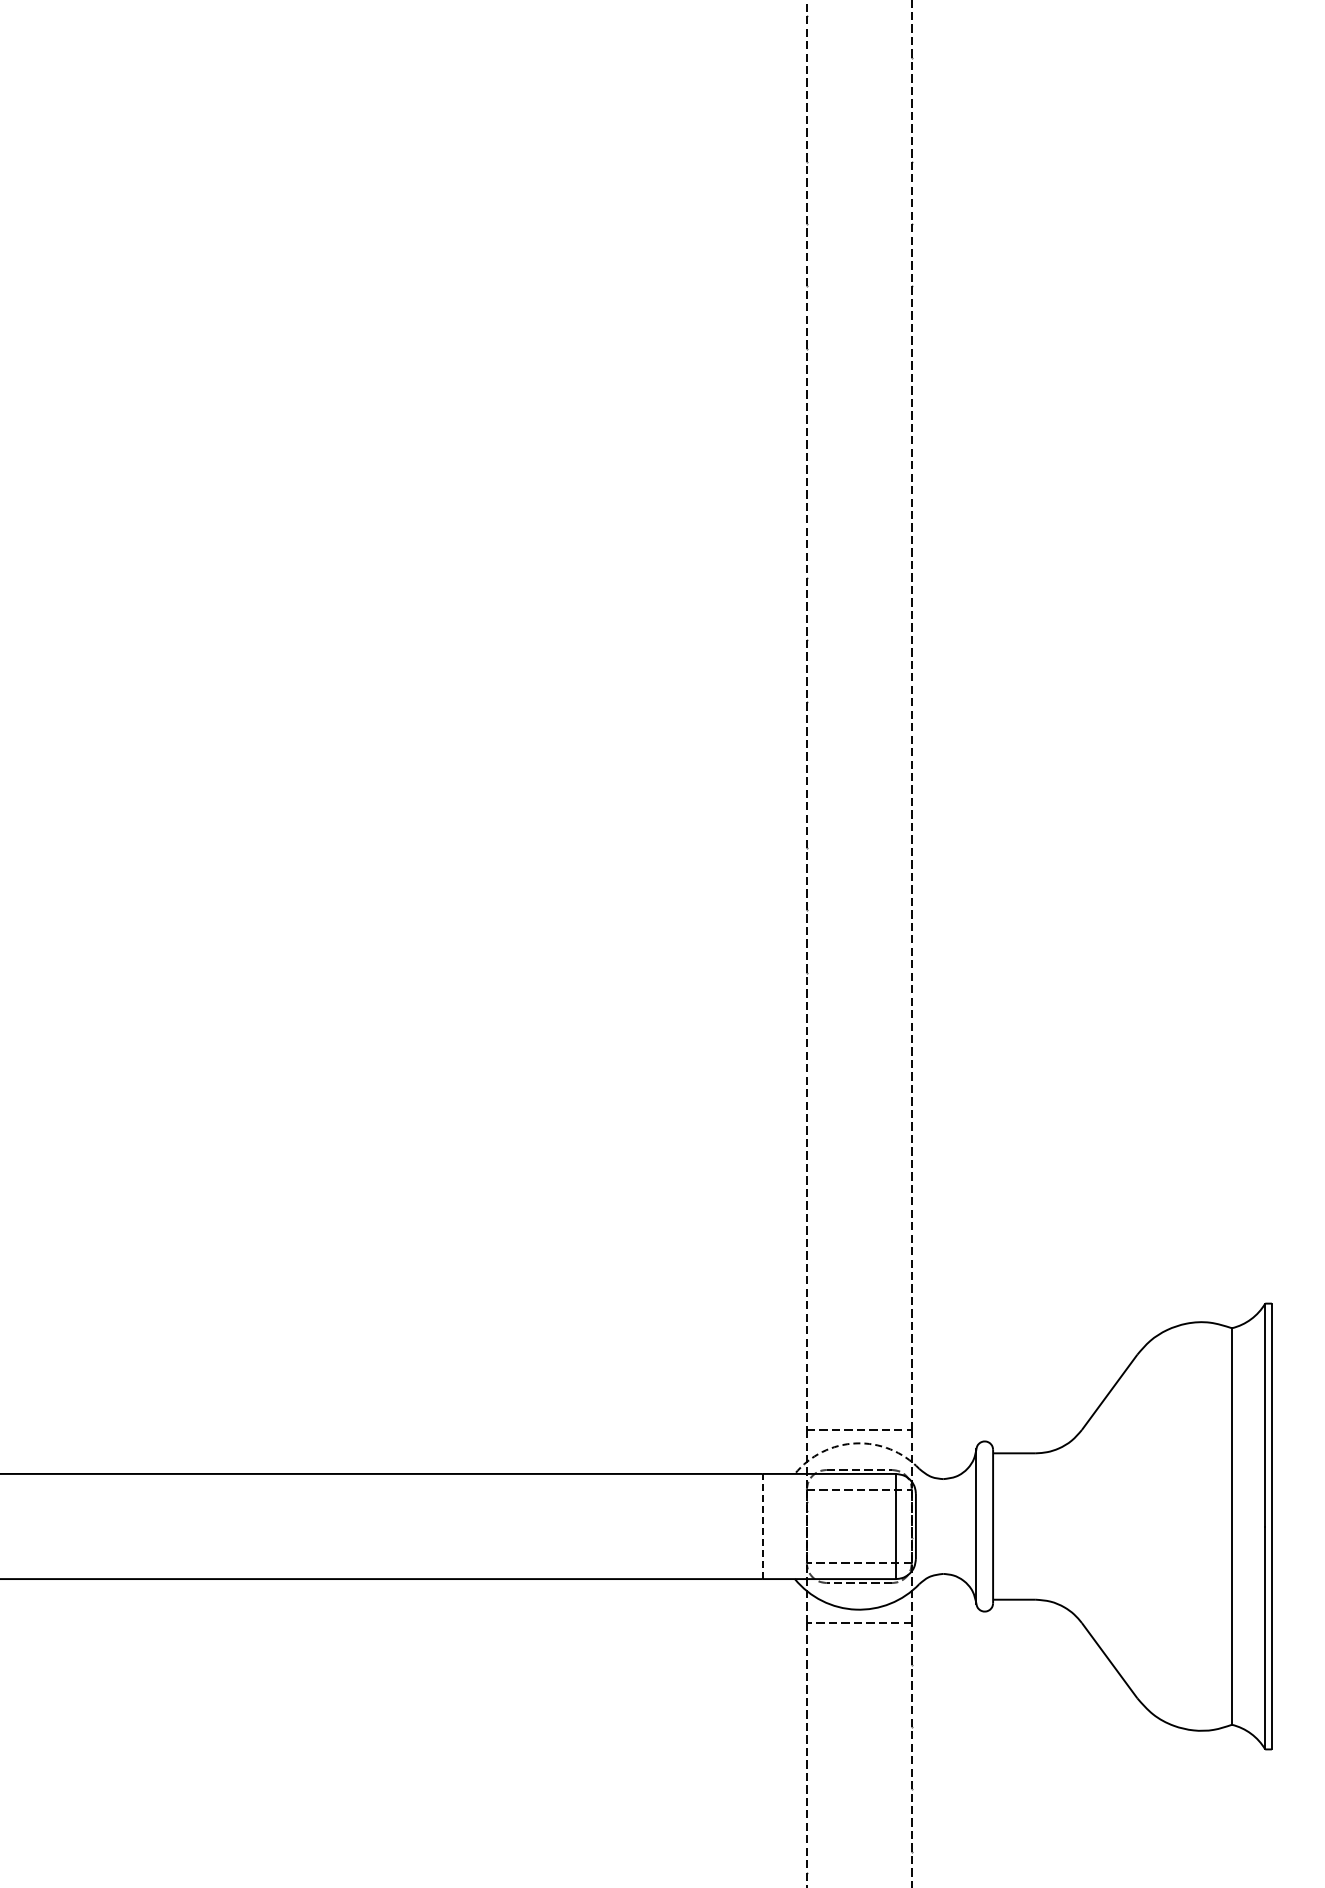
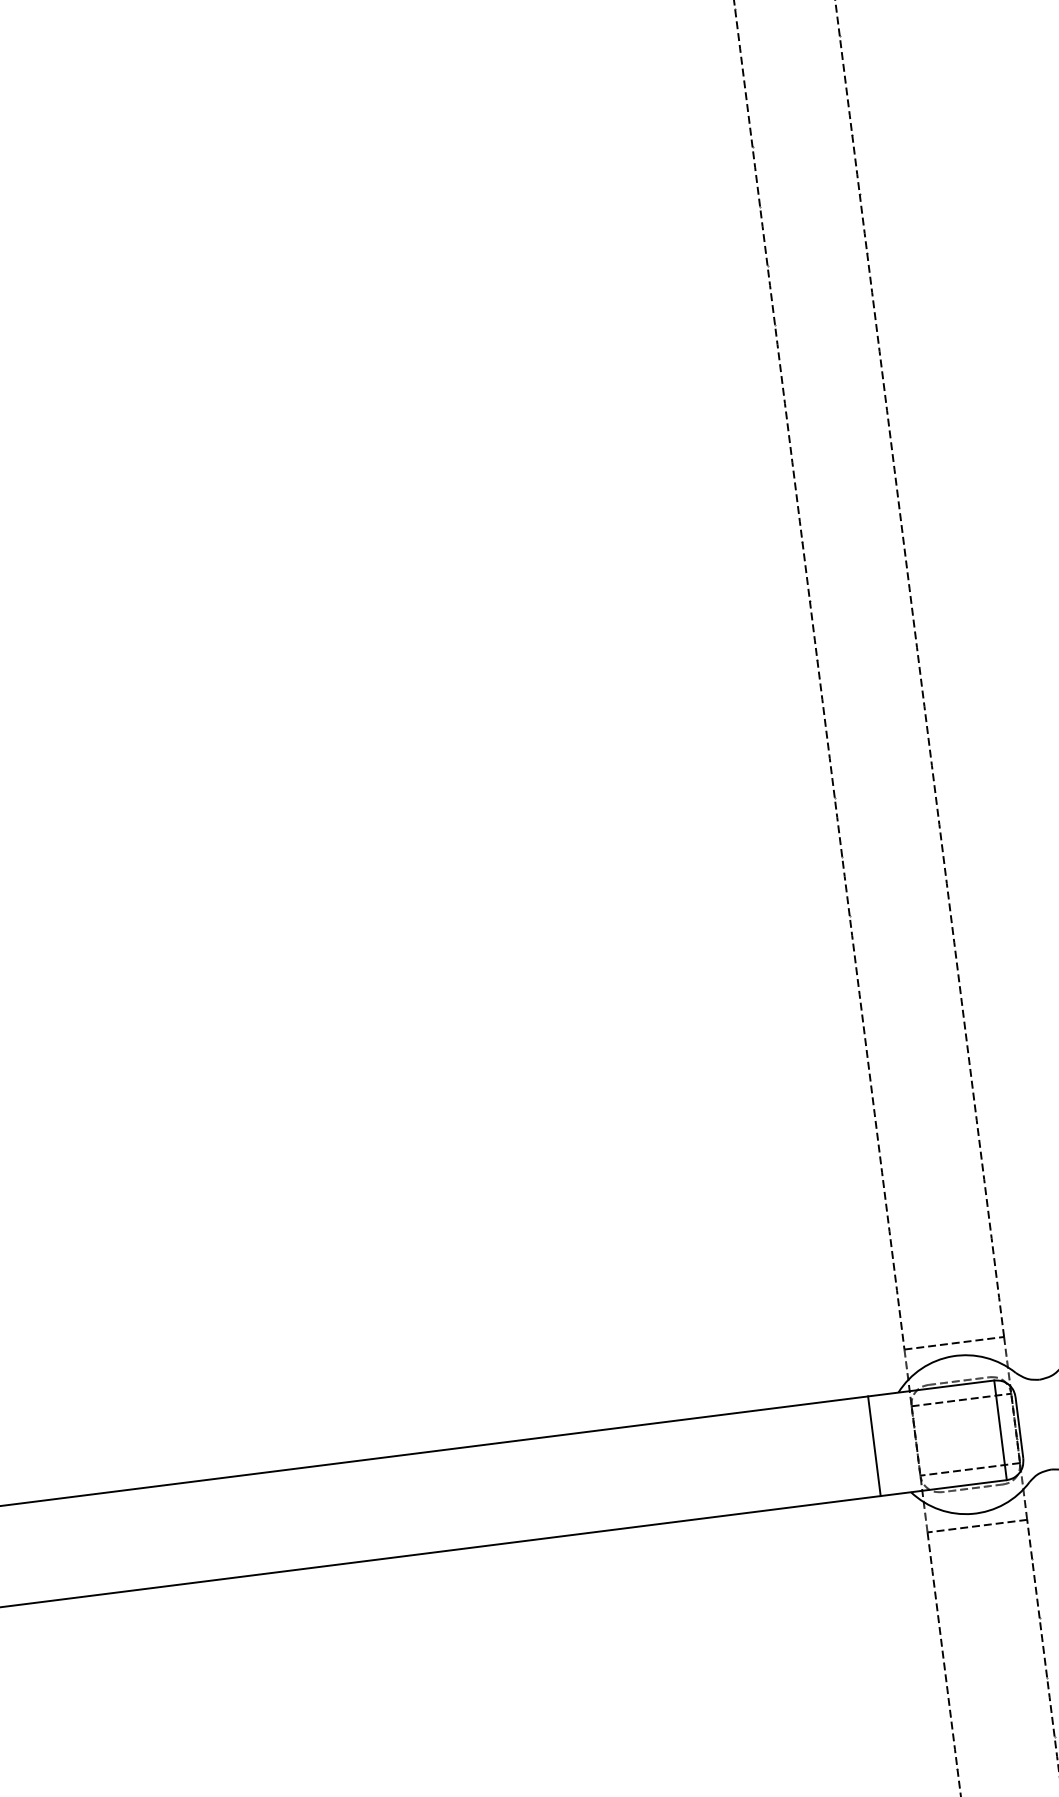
arc: (856, 1443) -> (953, 1356), dashed -> solid
line: (762, 1526) -> (874, 1446), dashed -> solid

